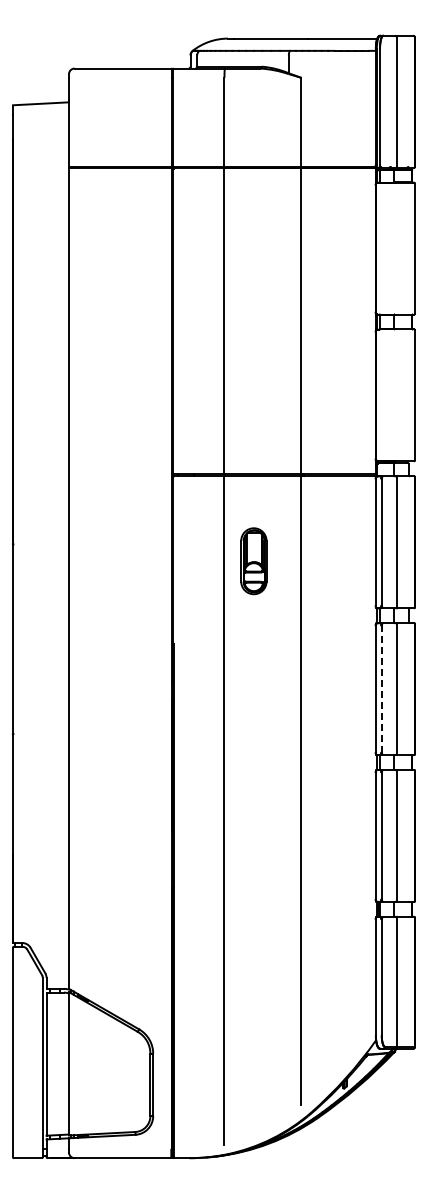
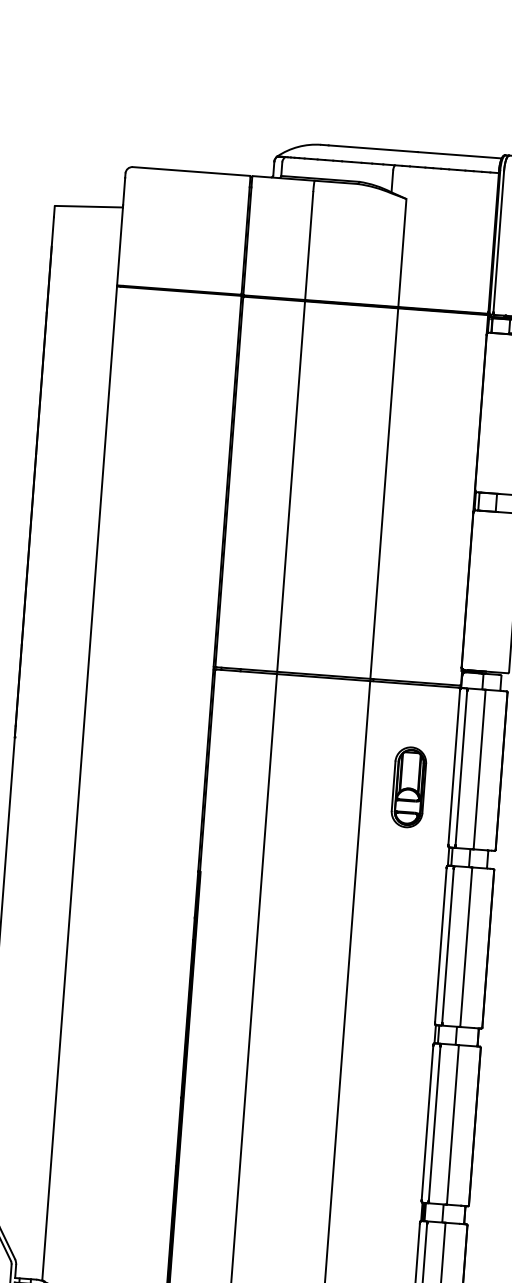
part: (253, 561) -> (408, 787), moved
line: (381, 689) -> (447, 946), dashed -> solid

